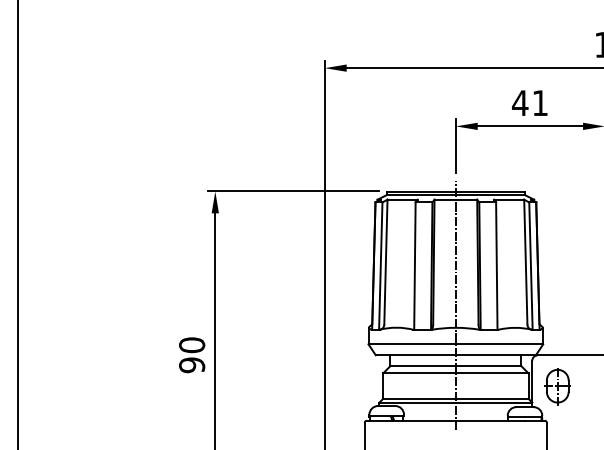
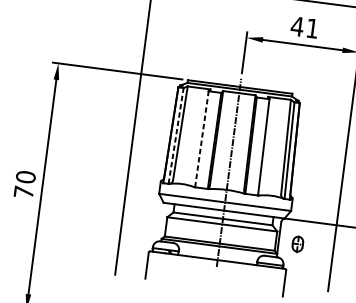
line: (380, 266) -> (175, 136), solid -> dashed
line: (414, 266) -> (201, 139), solid -> dashed
text: (192, 365) -> (24, 192), 90 -> 70
part: (557, 386) -> (297, 244), size x0.6

